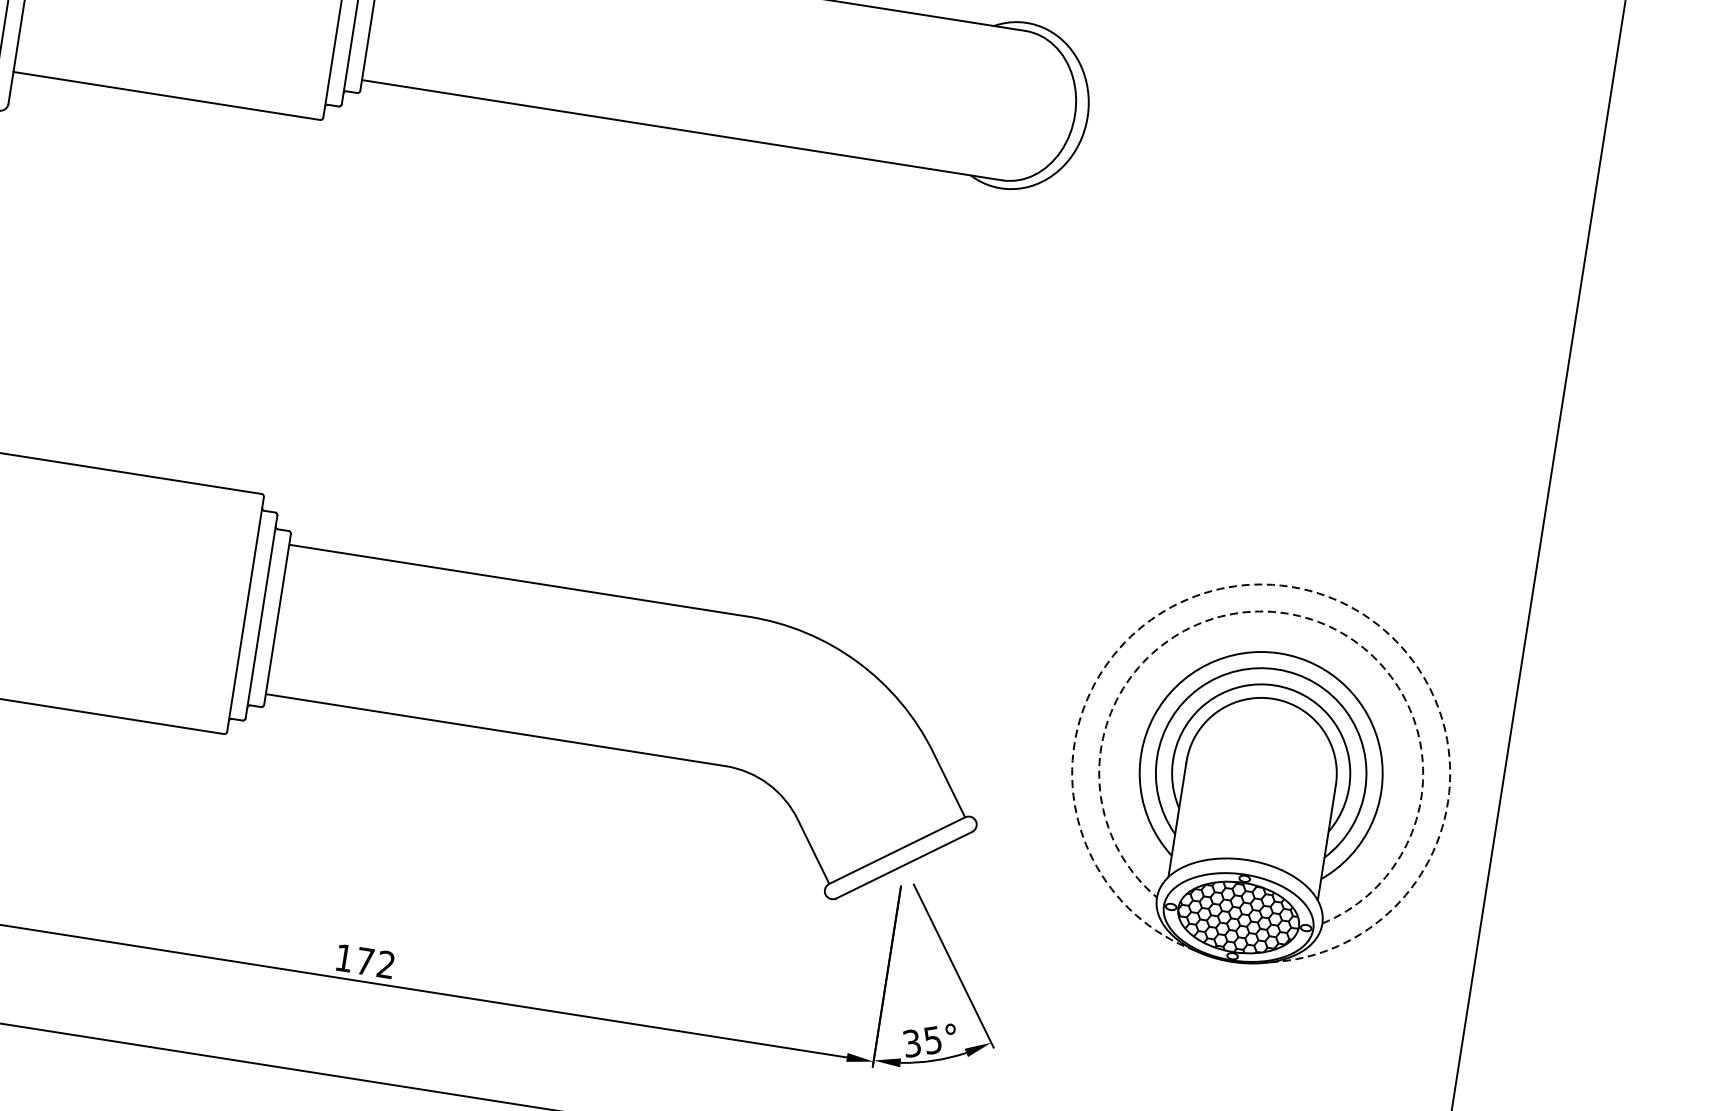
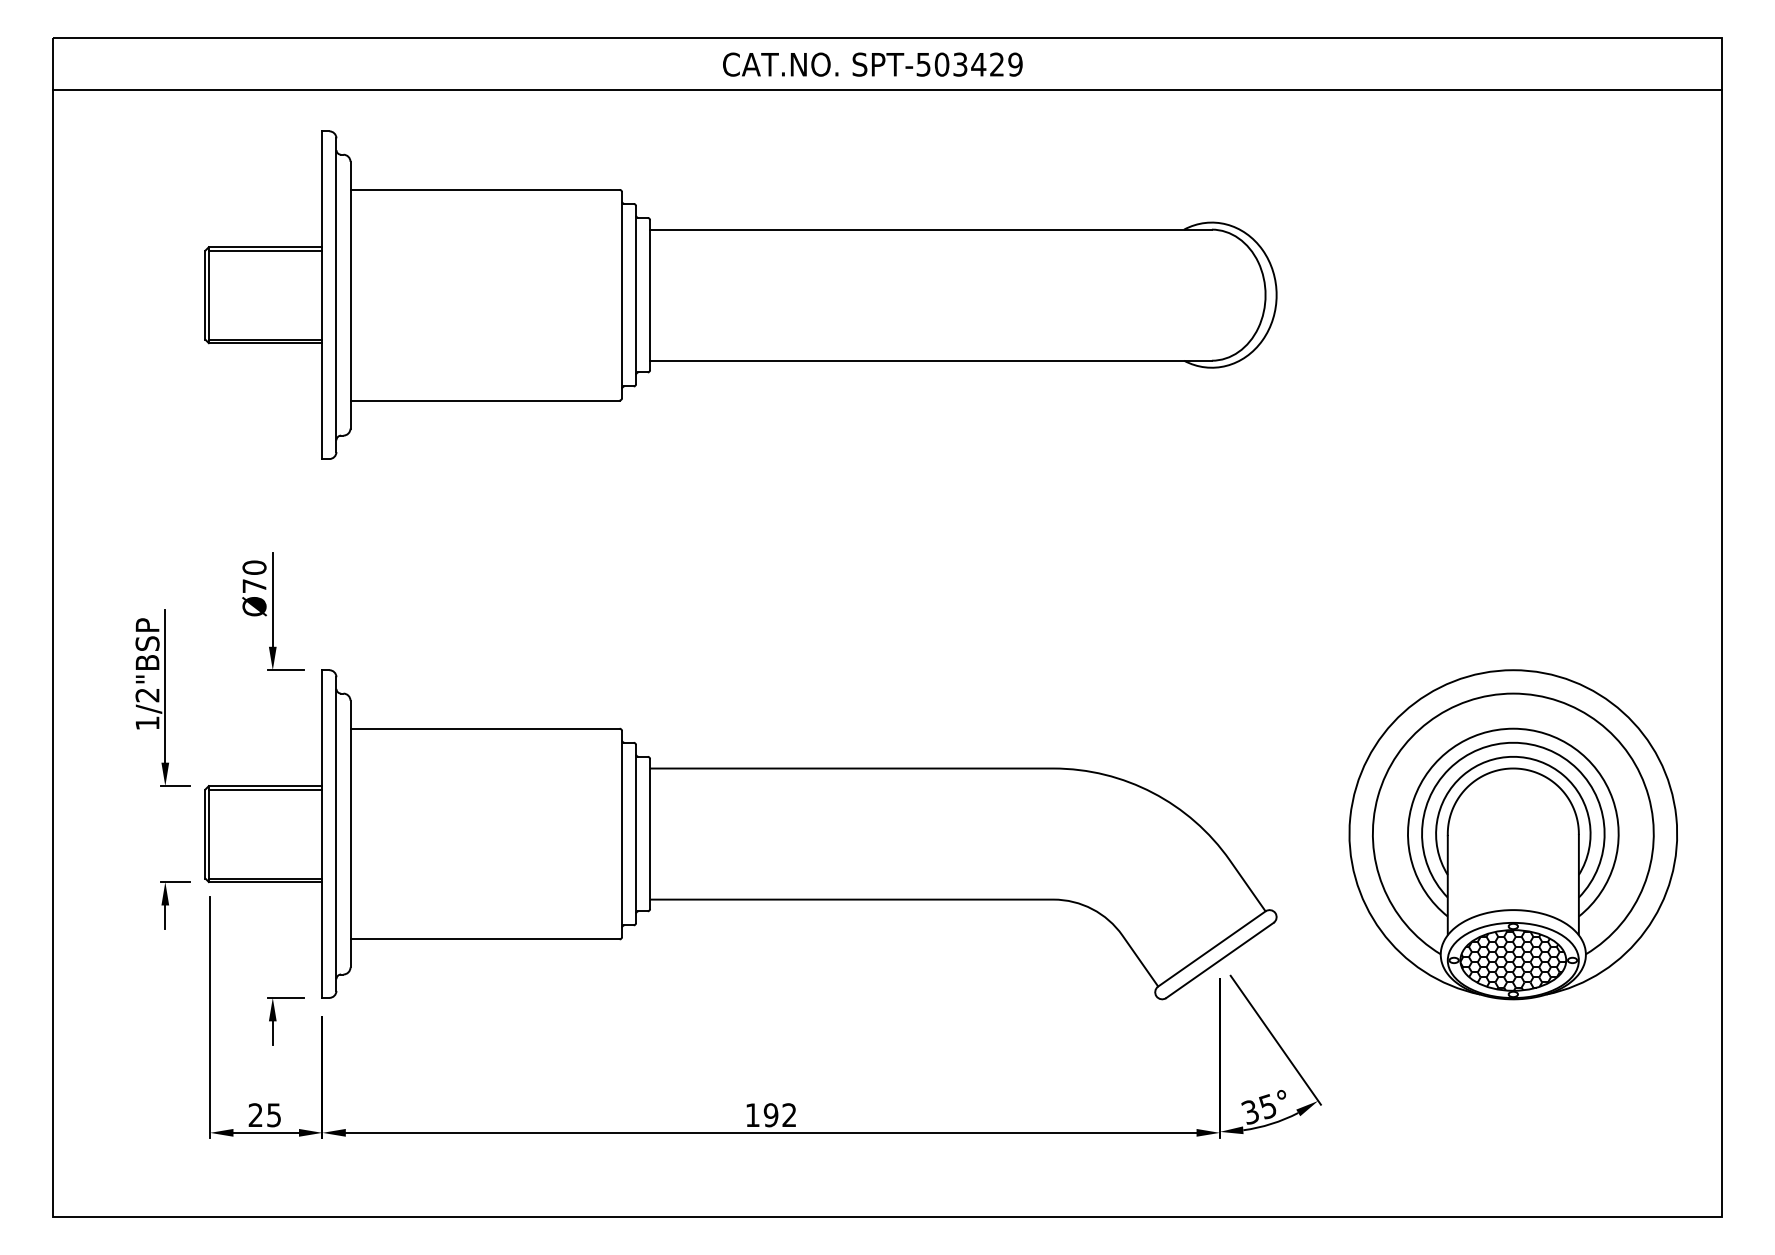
arc: (1290, 587) -> (1513, 670), dashed -> solid
arc: (1286, 613) -> (1513, 693), dashed -> solid
text: (364, 961) -> (770, 1115), 172 -> 192

